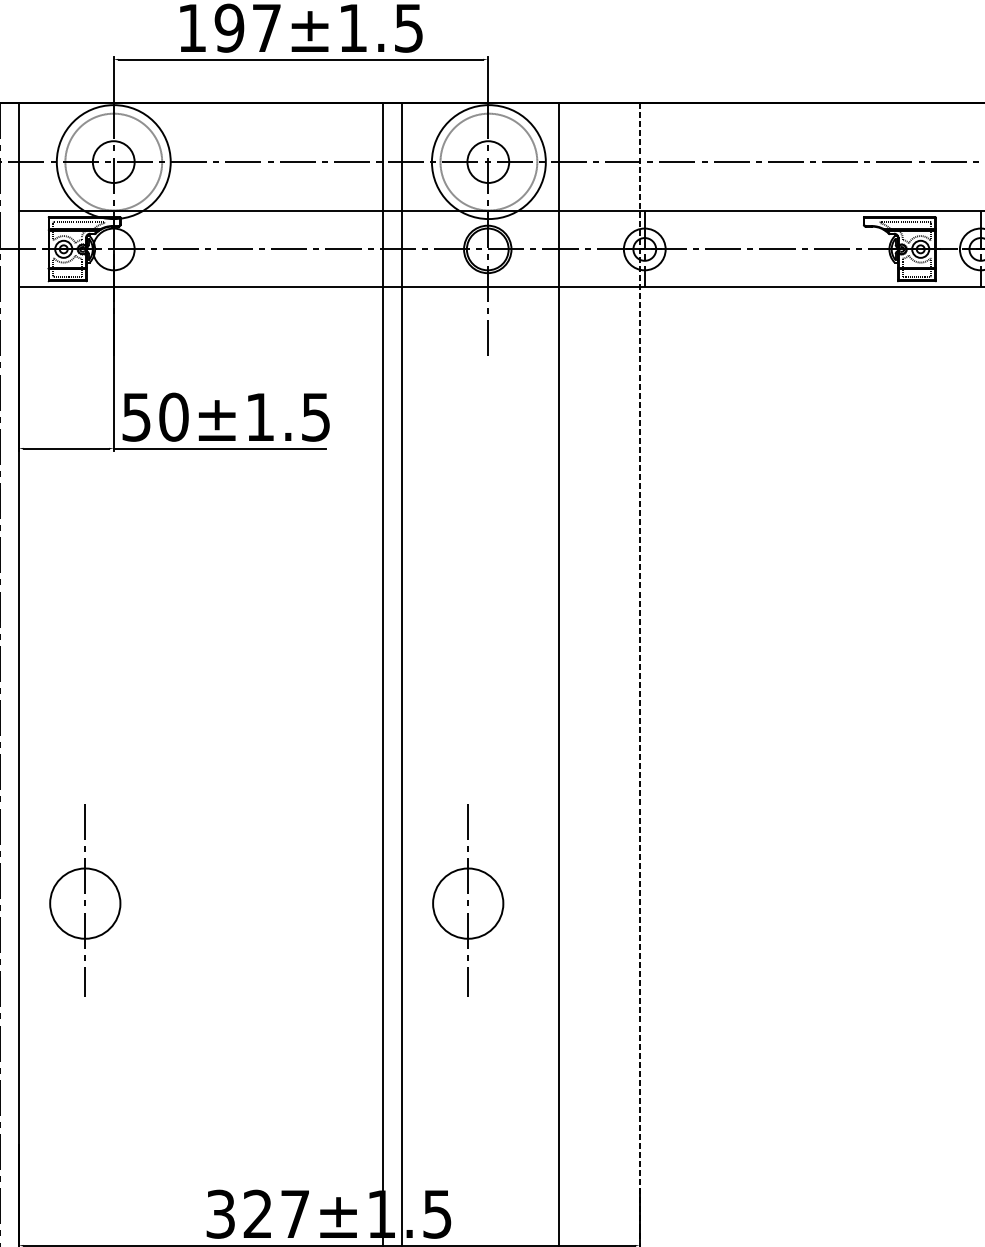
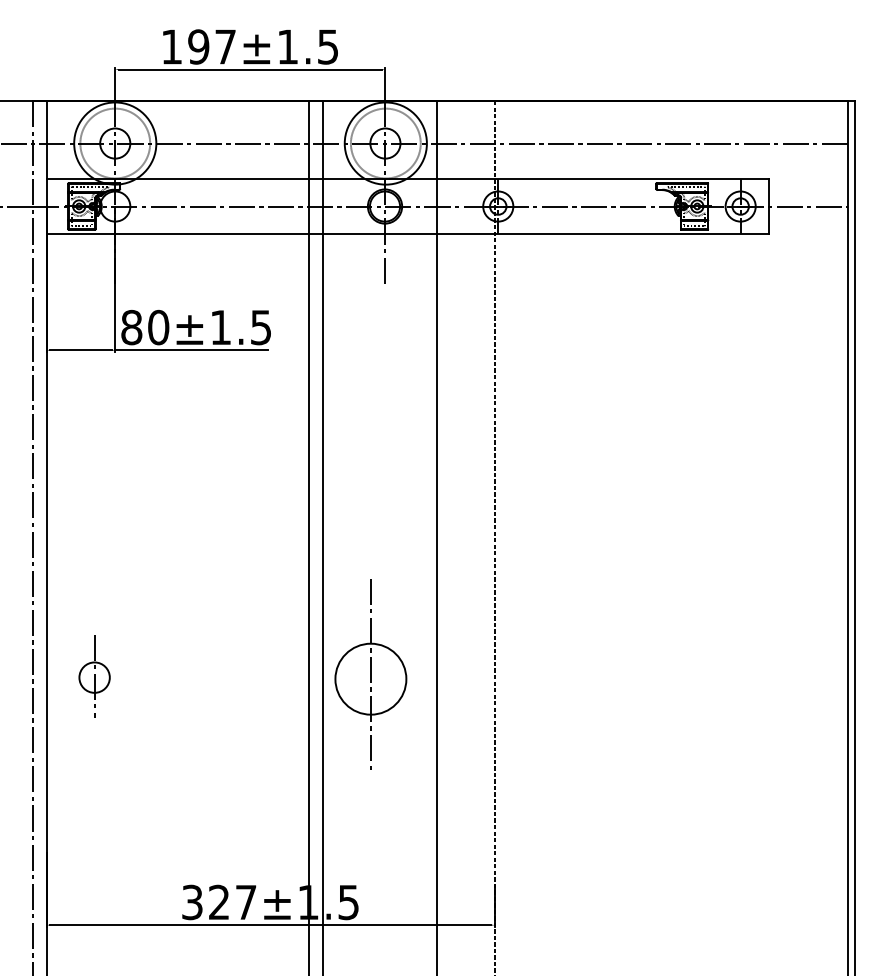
text: (136, 417) -> (131, 327), 50±1.5 -> 80±1.5
part: (84, 900) -> (94, 676), size x0.6
part: (467, 900) -> (370, 676), size x1.4

